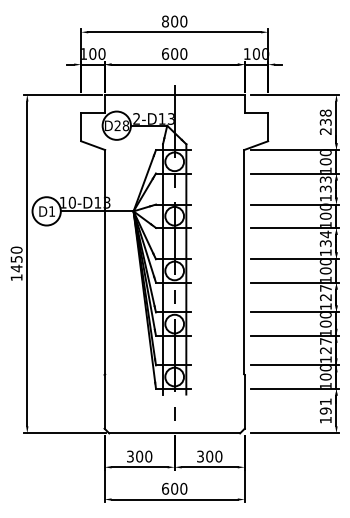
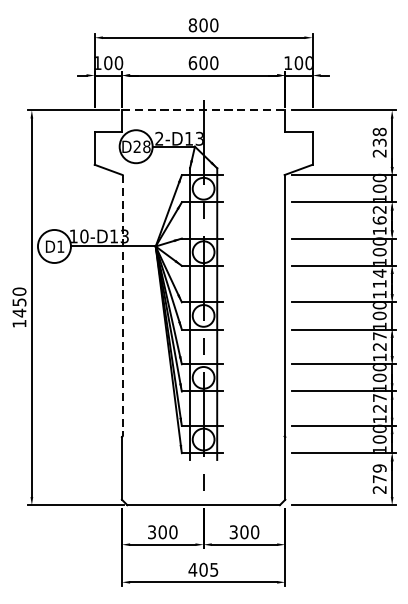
line: (175, 94) -> (204, 110), solid -> dashed
text: (325, 184) -> (379, 215), 133 -> 162
text: (325, 243) -> (379, 283), 134 -> 114
line: (105, 262) -> (123, 306), solid -> dashed
text: (325, 410) -> (379, 478), 191 -> 279
text: (174, 488) -> (203, 569), 600 -> 405

